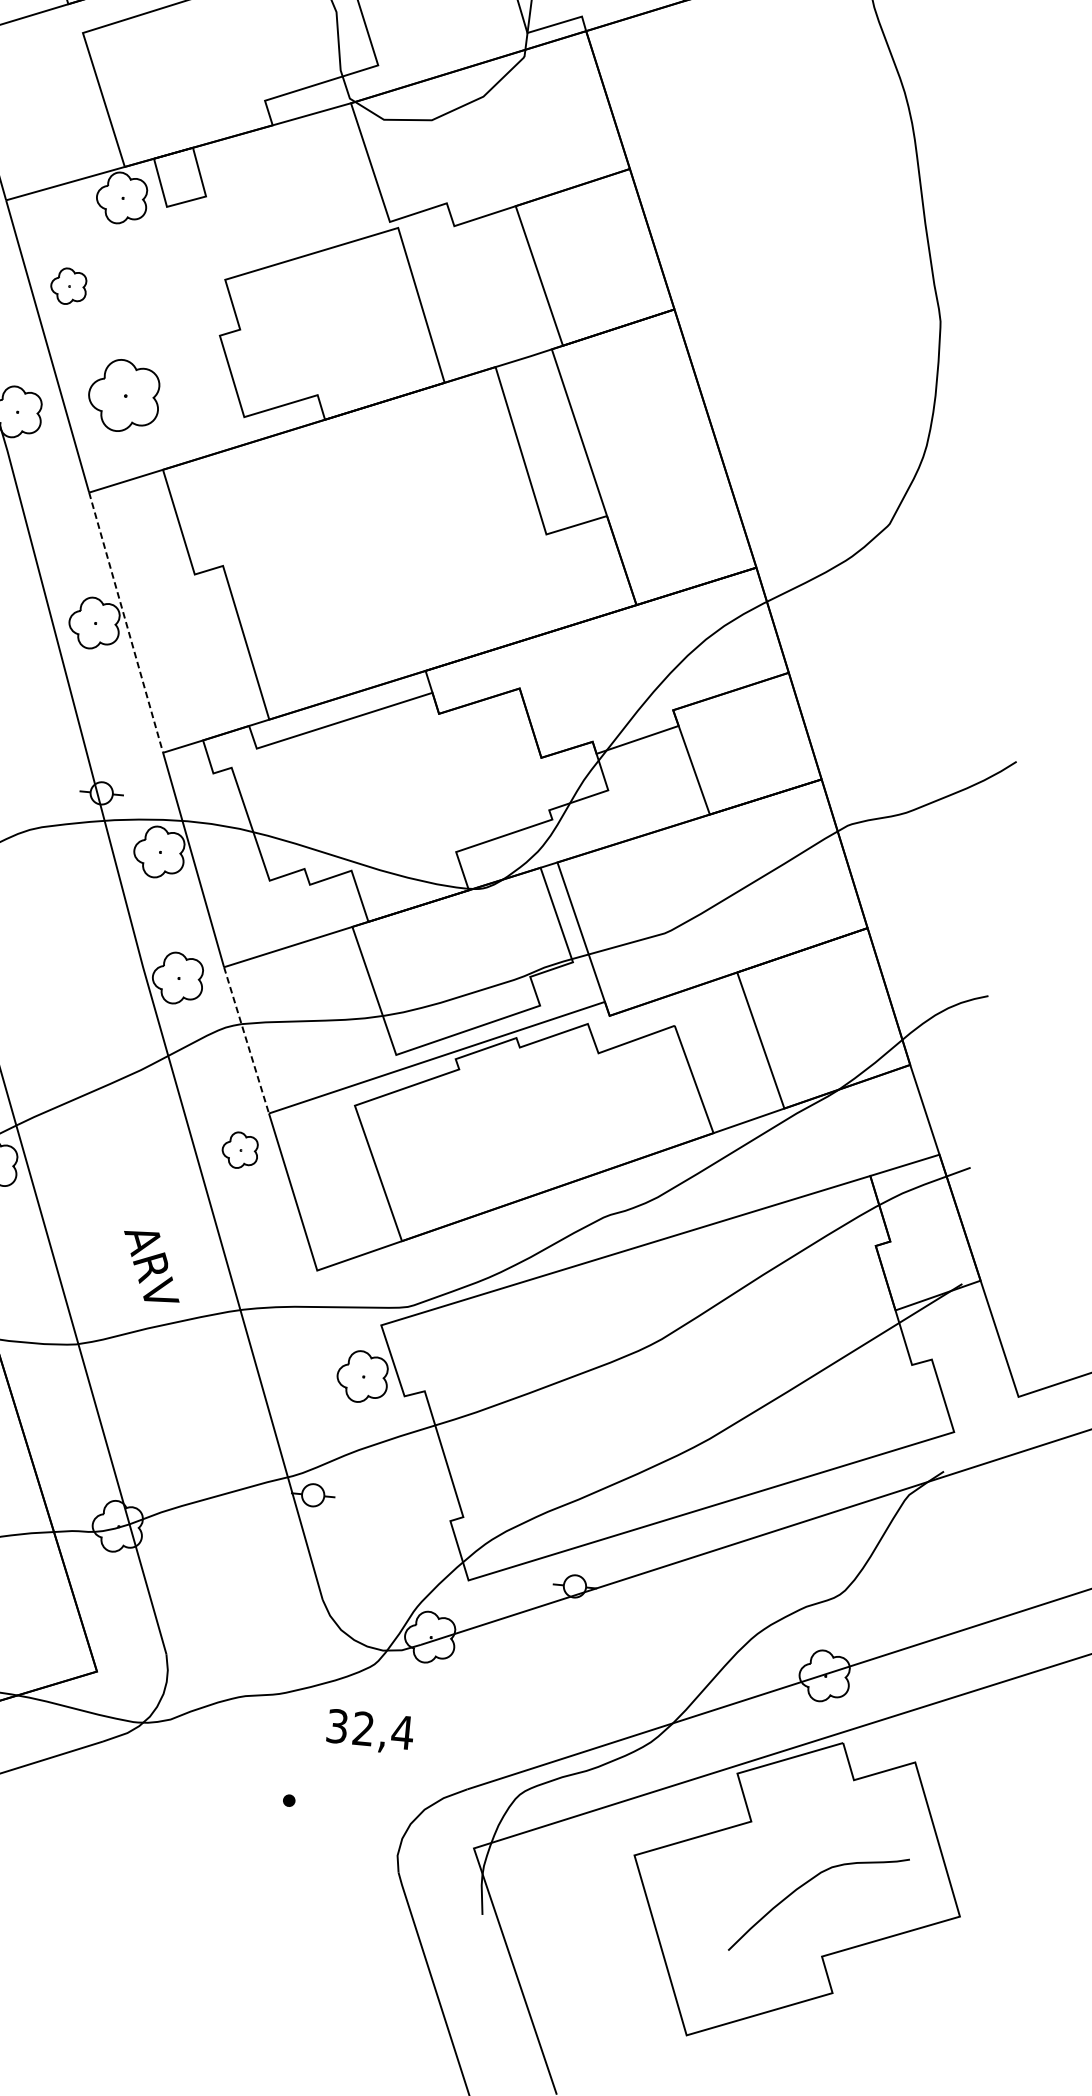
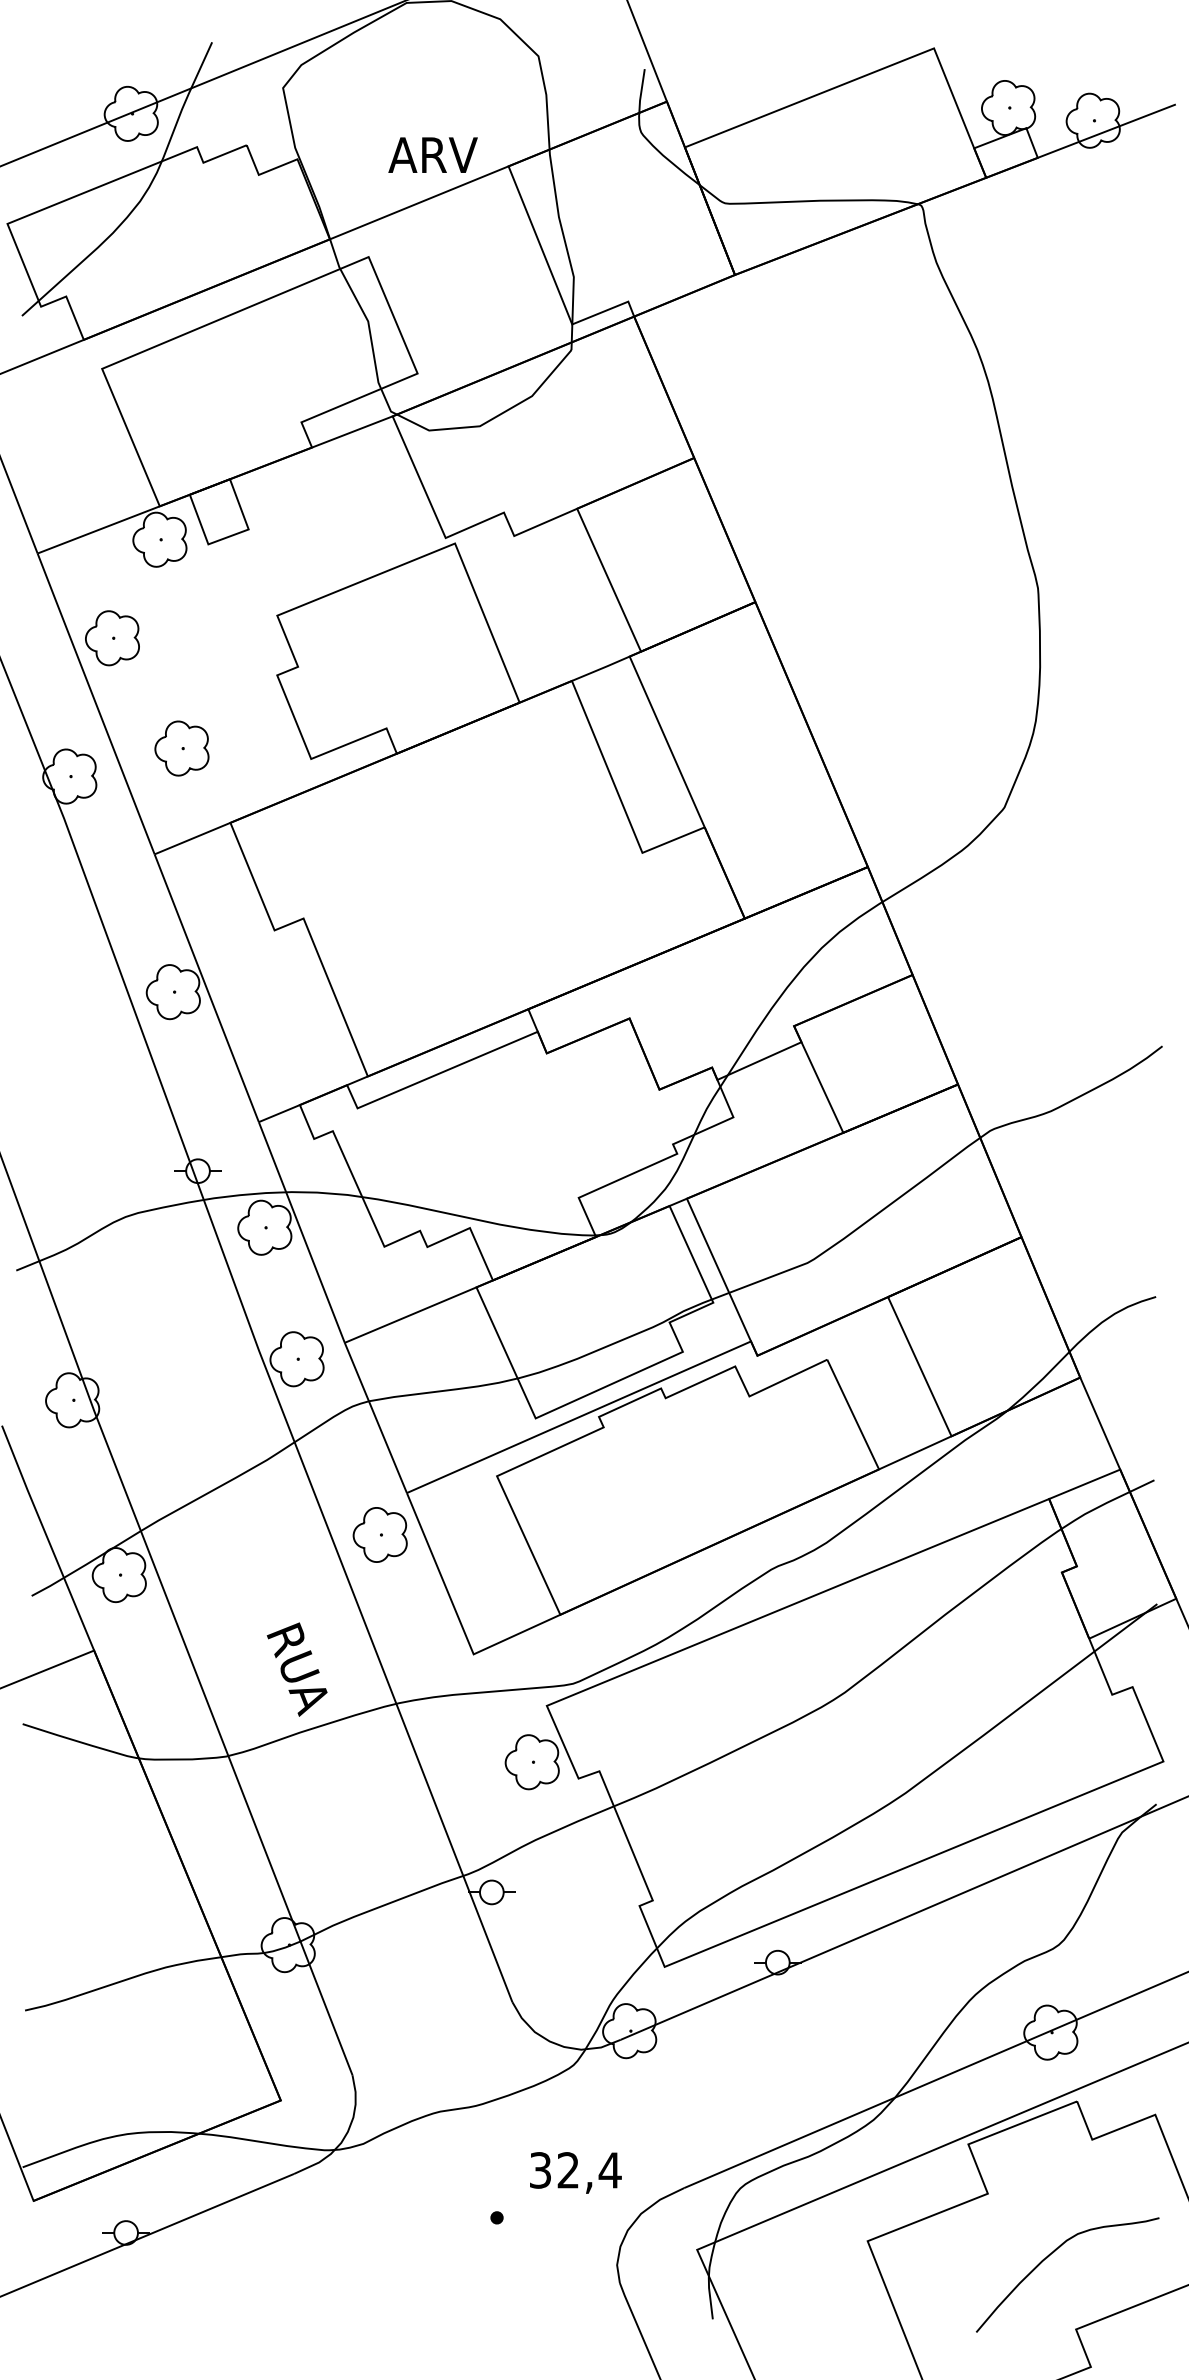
part: (68, 286) -> (112, 638), size x1.43
part: (123, 395) -> (181, 748), size x0.71
line: (125, 622) -> (206, 988), dashed -> solid
line: (247, 1040) -> (376, 1418), dashed -> solid
part: (239, 1149) -> (379, 1534), size x1.43
text: (151, 1269) -> (298, 1669), ARV -> RUA
text: (369, 1731) -> (575, 2172), moved

